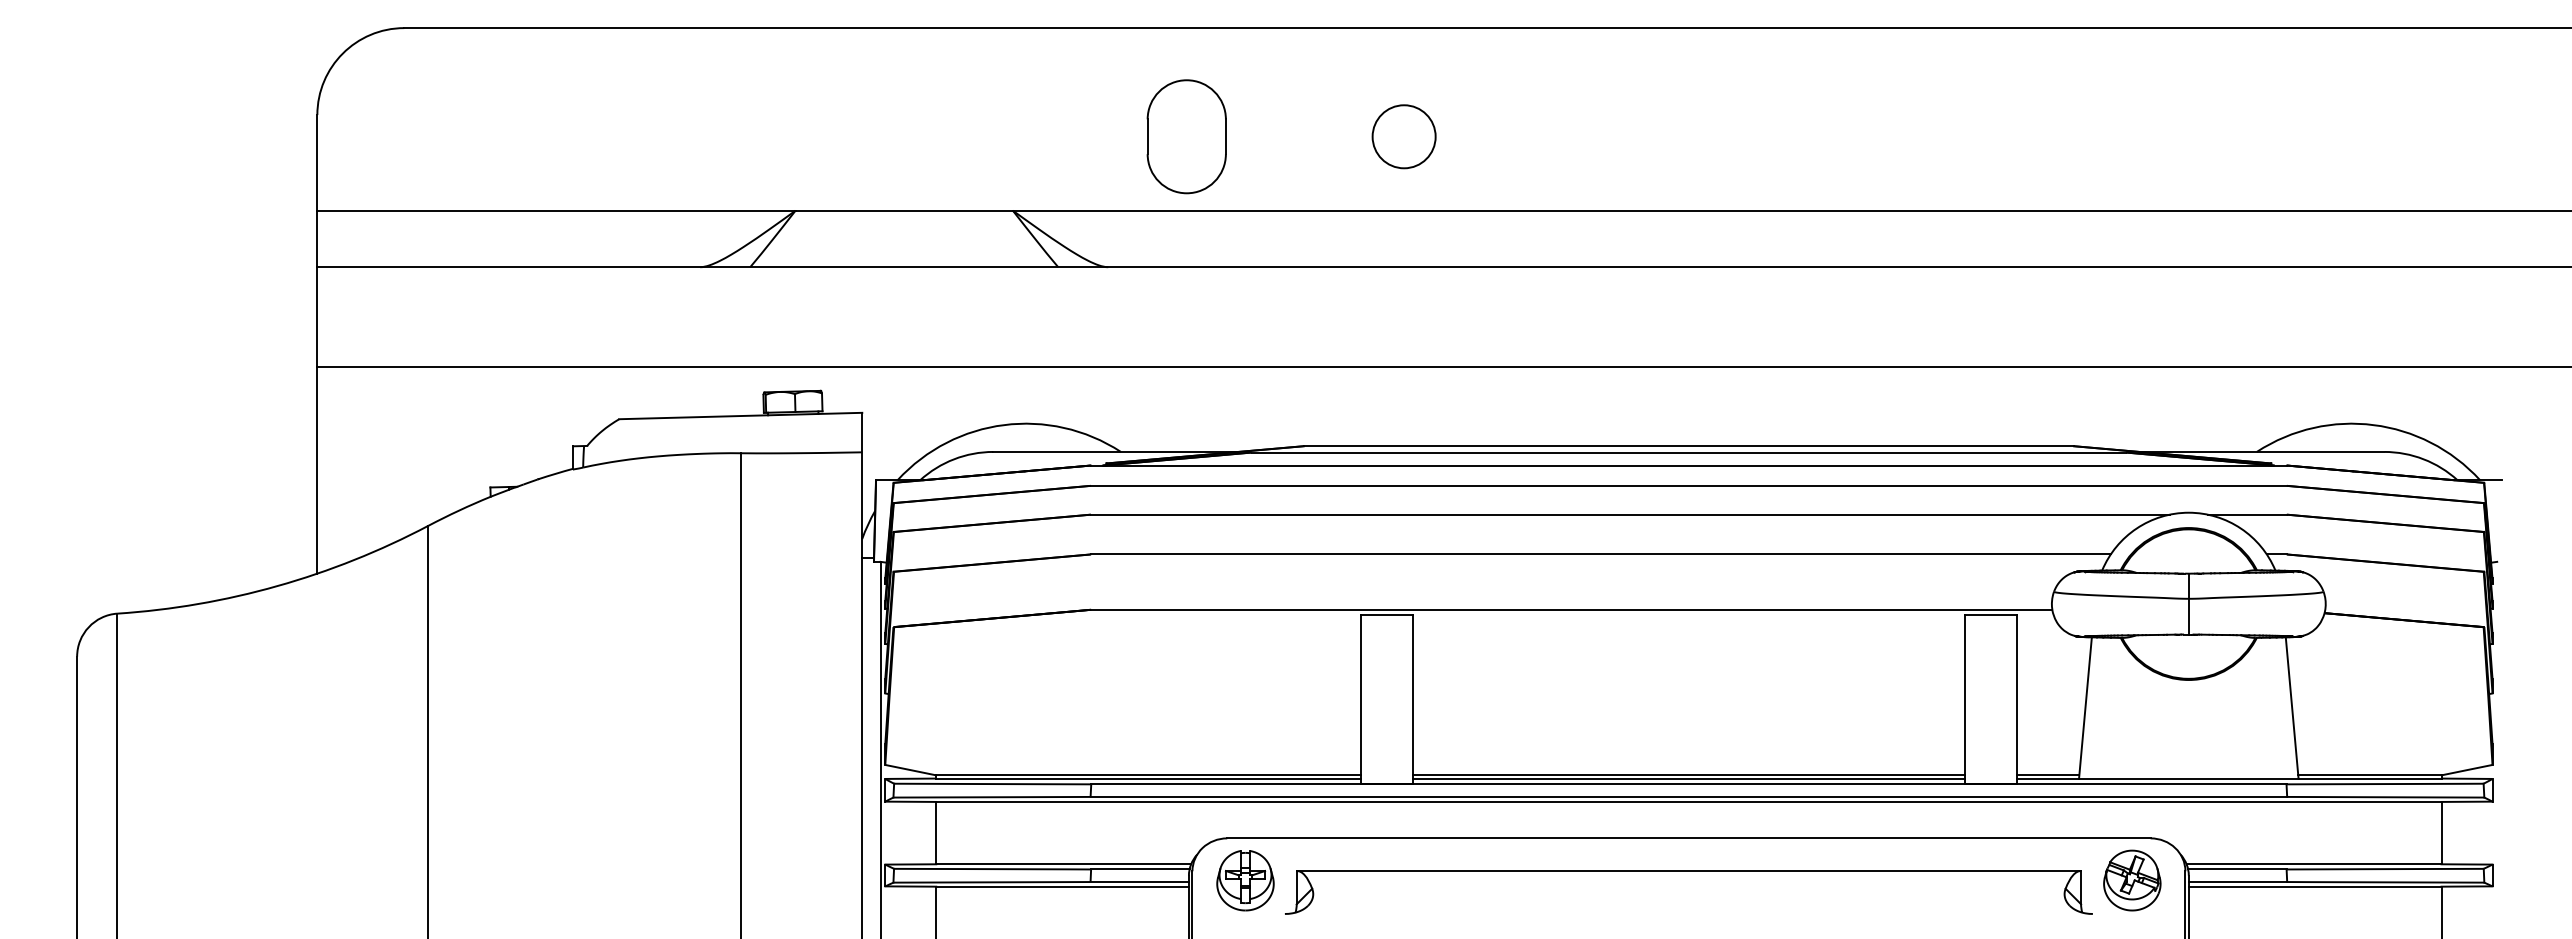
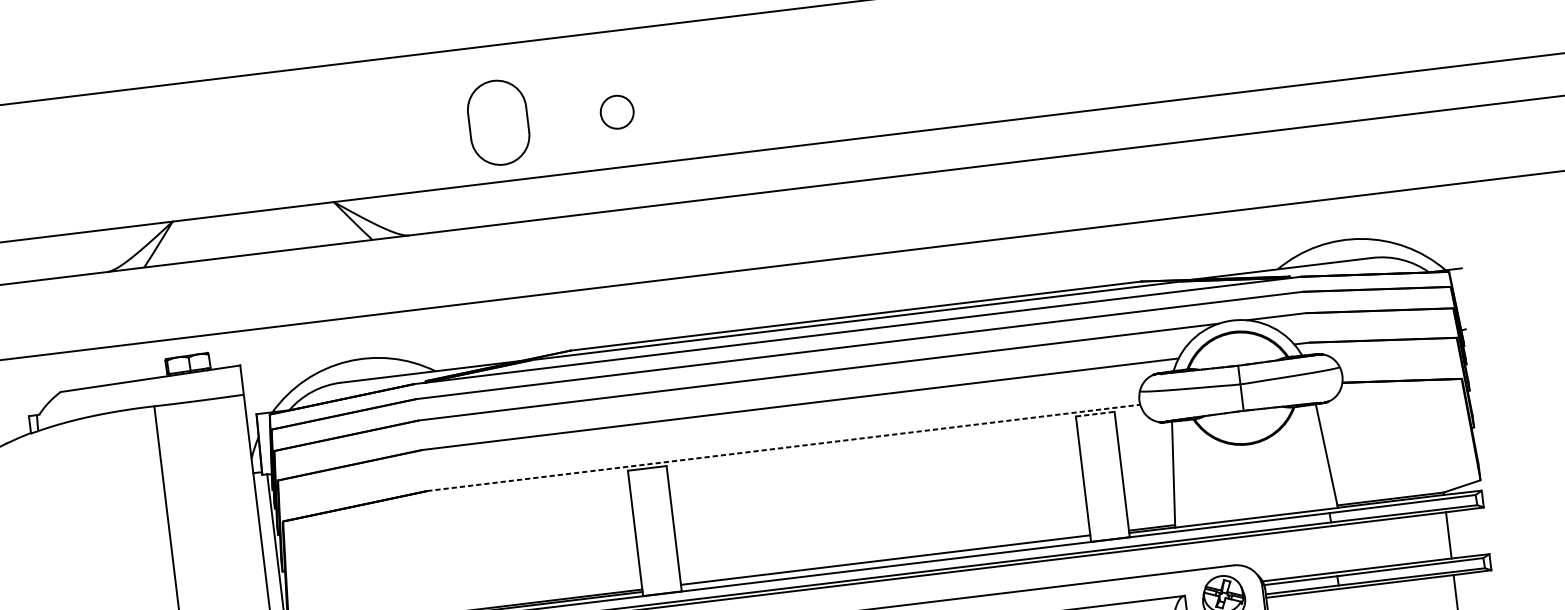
part: (1186, 136) -> (498, 122), moved
circle: (1403, 136) -> (616, 112), size x0.7
line: (1571, 609) -> (783, 447), solid -> dashed
line: (1991, 615) -> (1095, 414), solid -> dashed
line: (1688, 778) -> (885, 562), removed

